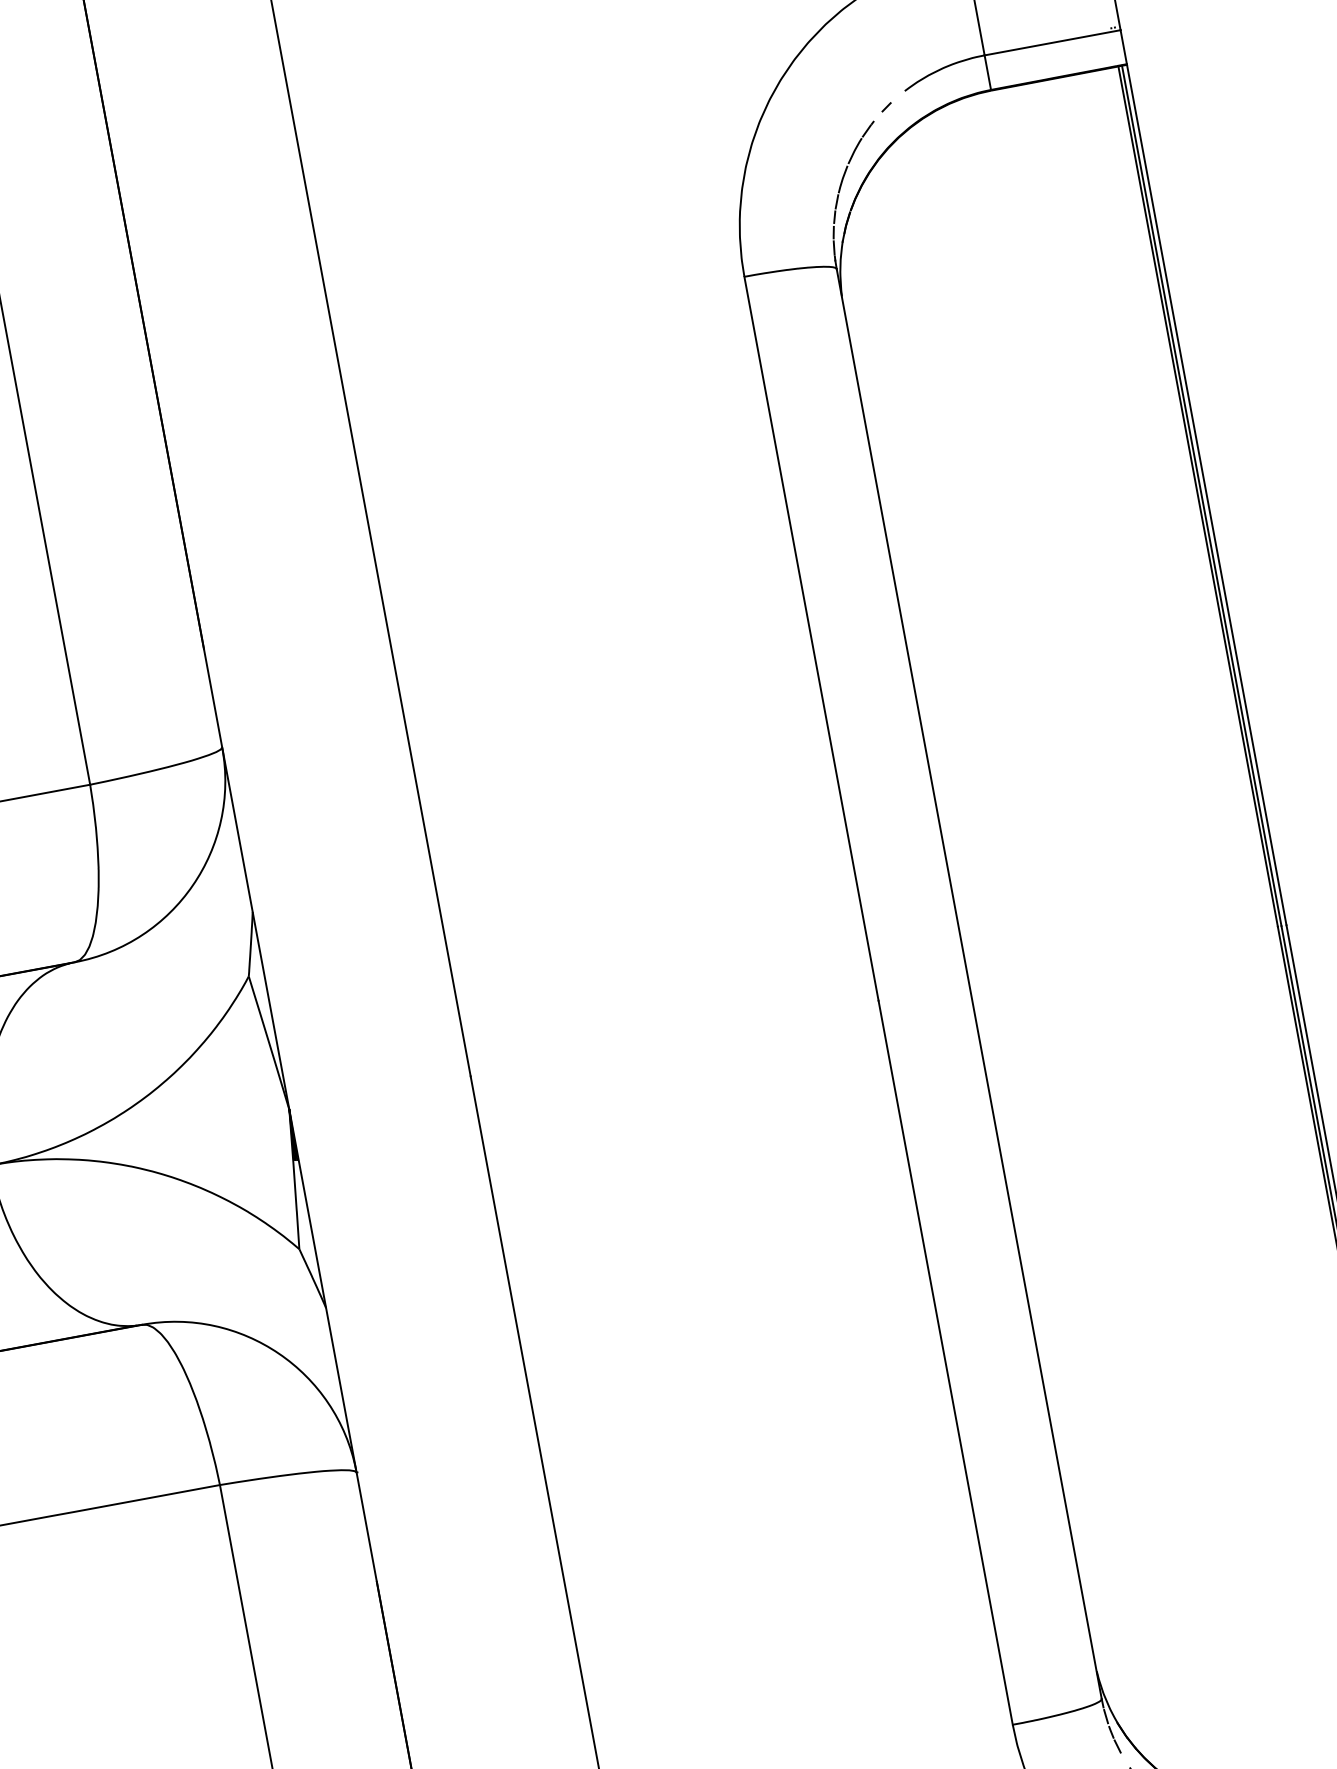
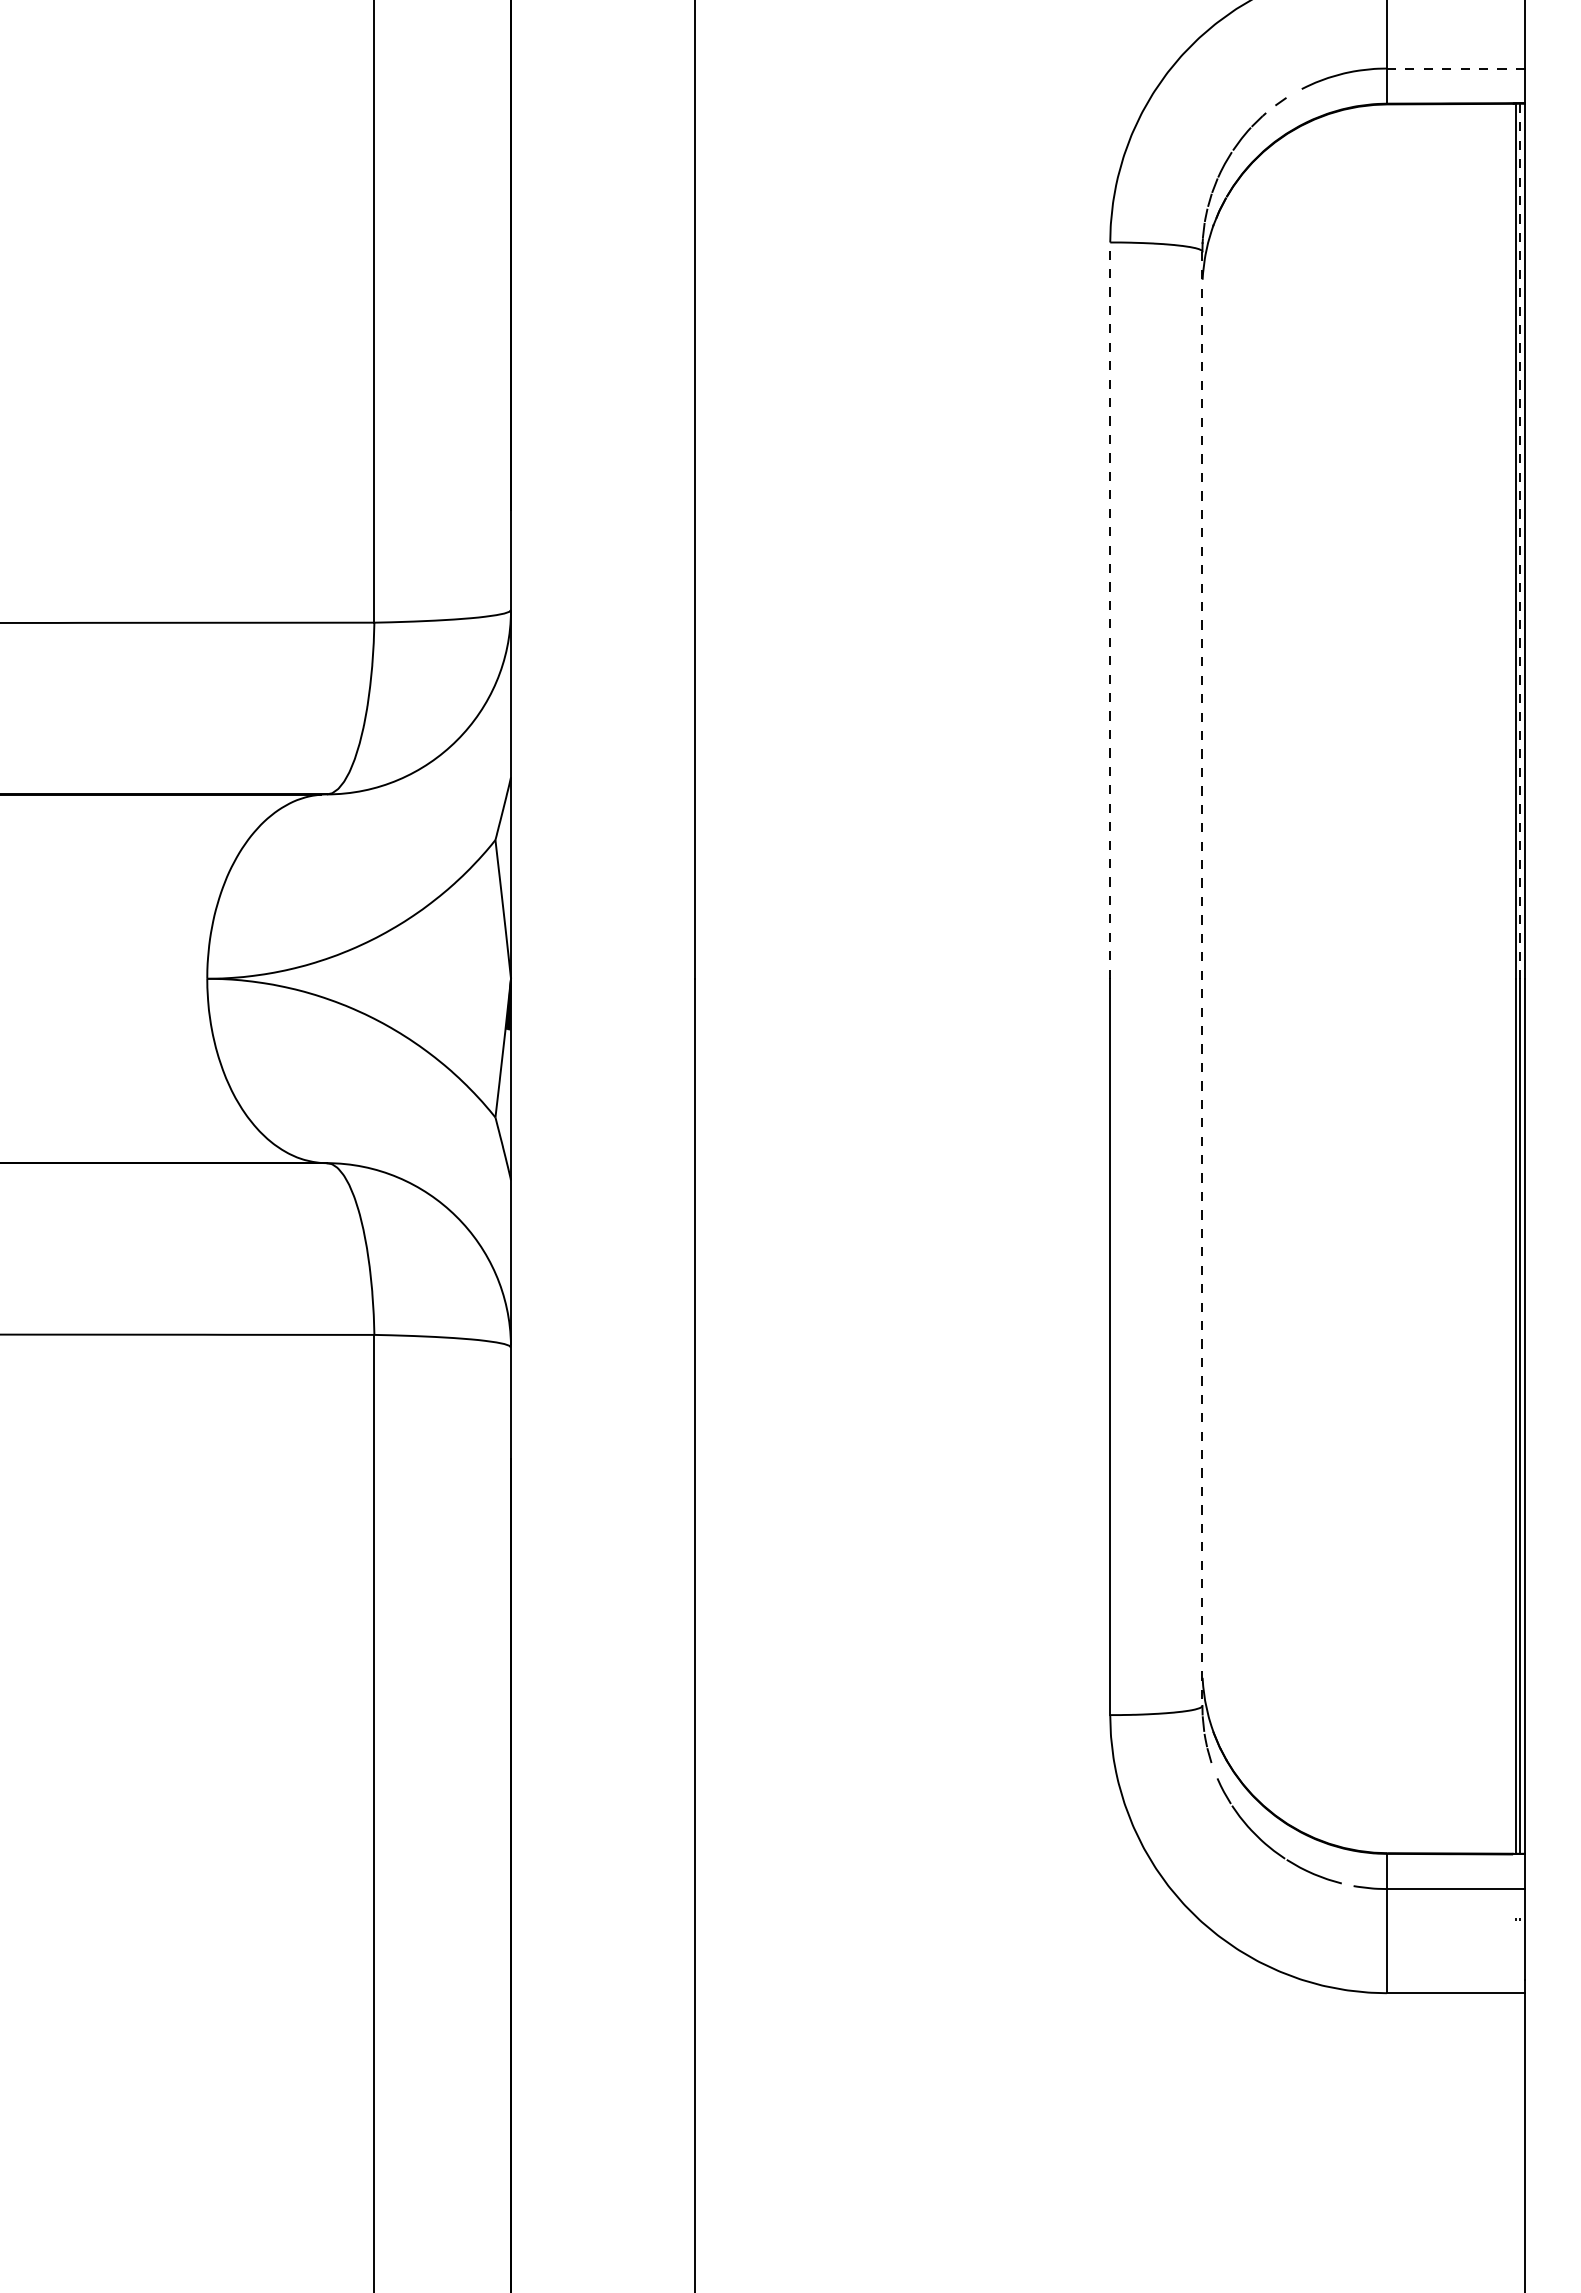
line: (1052, 42) -> (1455, 68), solid -> dashed
line: (1202, 496) -> (1520, 541), solid -> dashed
line: (811, 638) -> (1110, 610), solid -> dashed
line: (969, 984) -> (1202, 979), solid -> dashed

